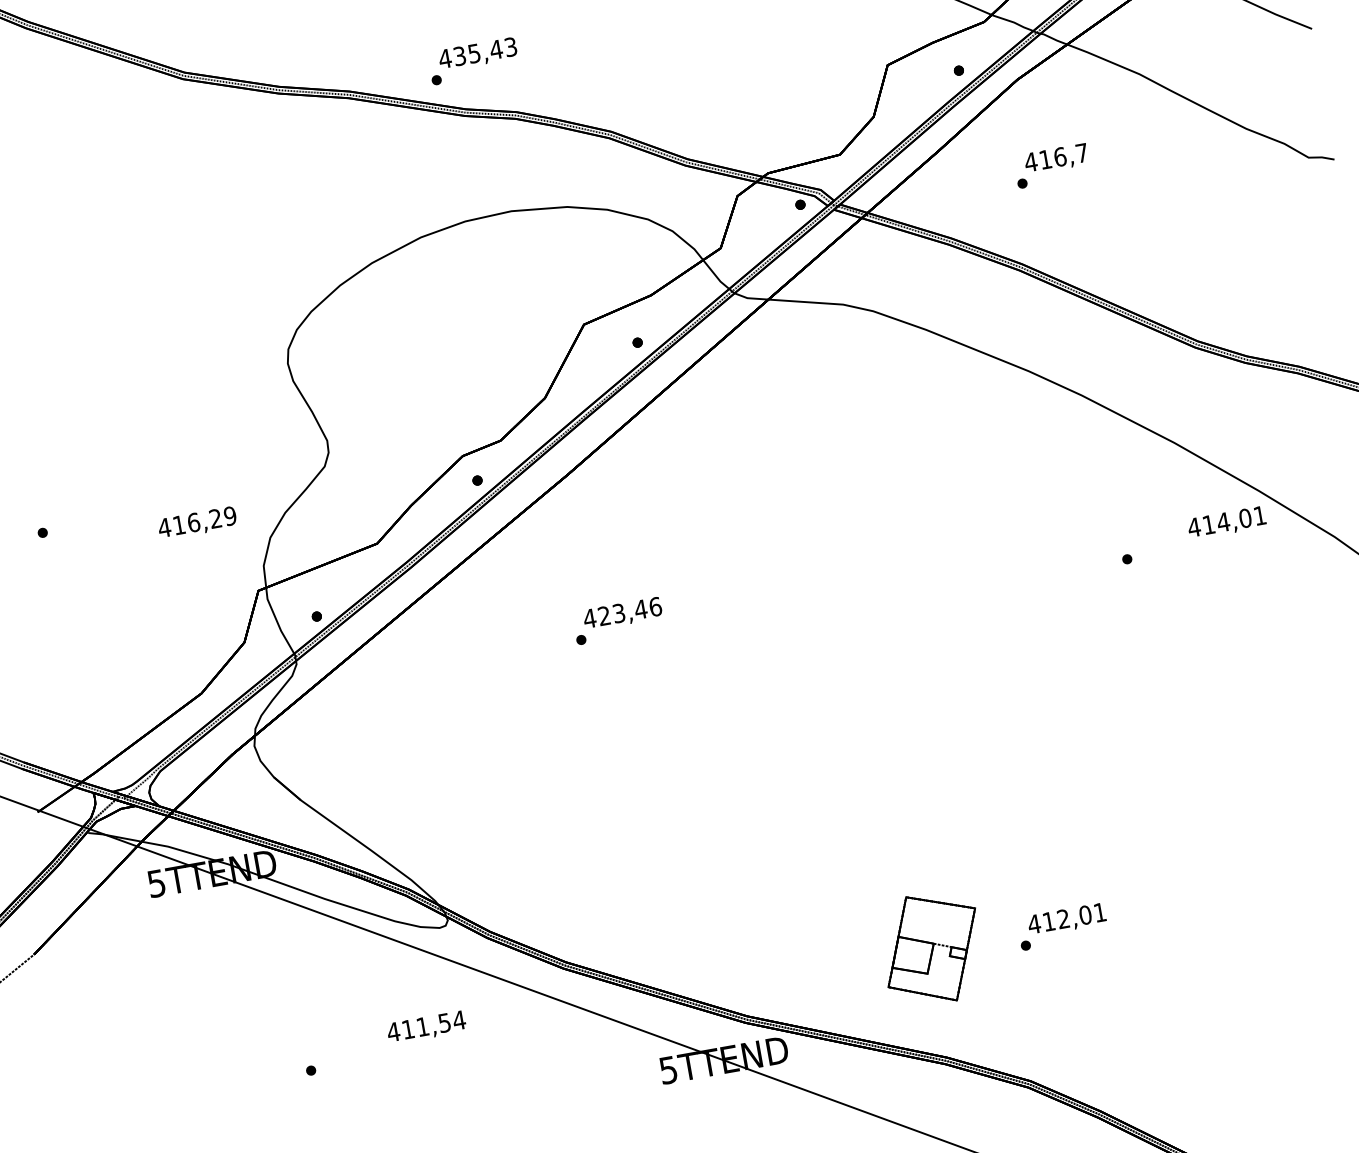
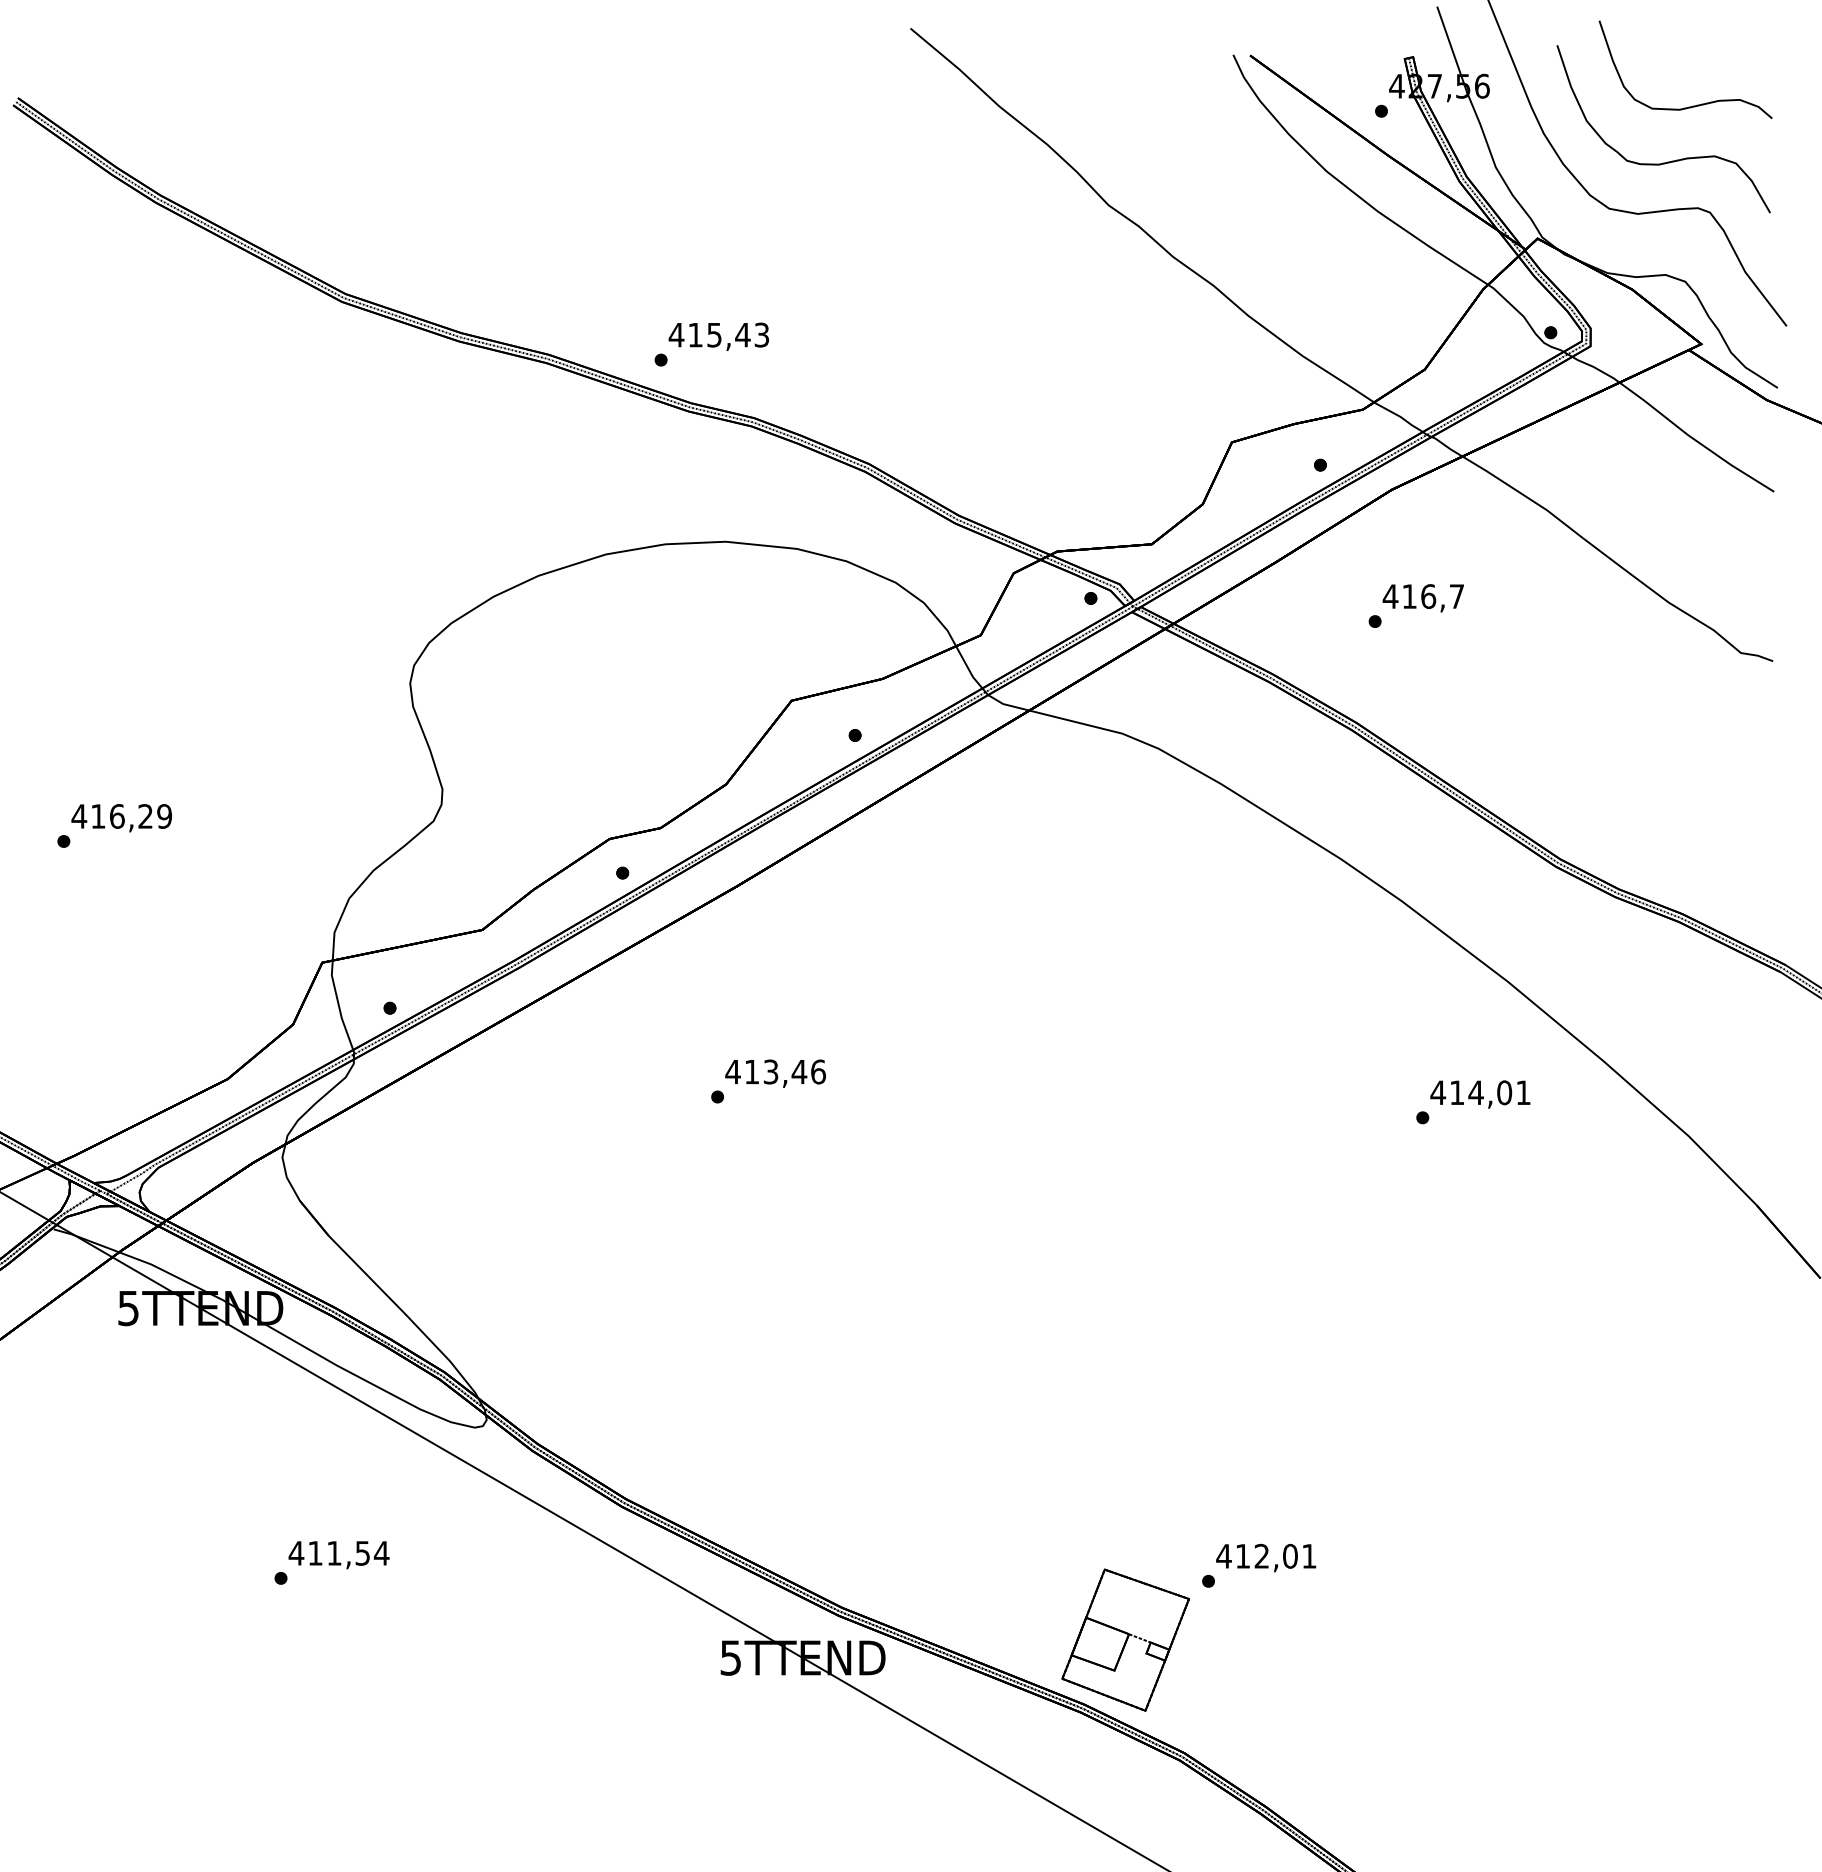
text: (459, 55) -> (695, 334), 435,43 -> 415,43
text: (1227, 522) -> (1480, 1094), moved
text: (197, 523) -> (121, 818), moved
text: (603, 615) -> (751, 1071), 423,46 -> 413,46
part: (931, 948) -> (1125, 1639), moved
text: (426, 1027) -> (338, 1555), moved

